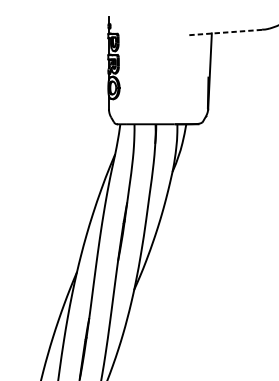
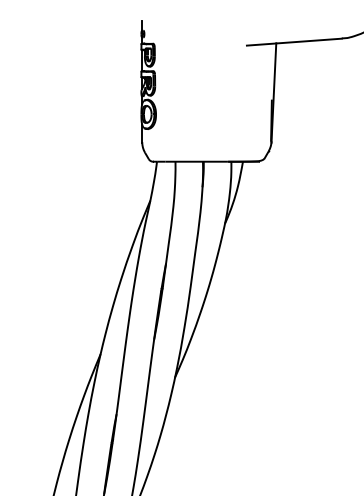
line: (225, 32) -> (294, 42), dashed -> solid

